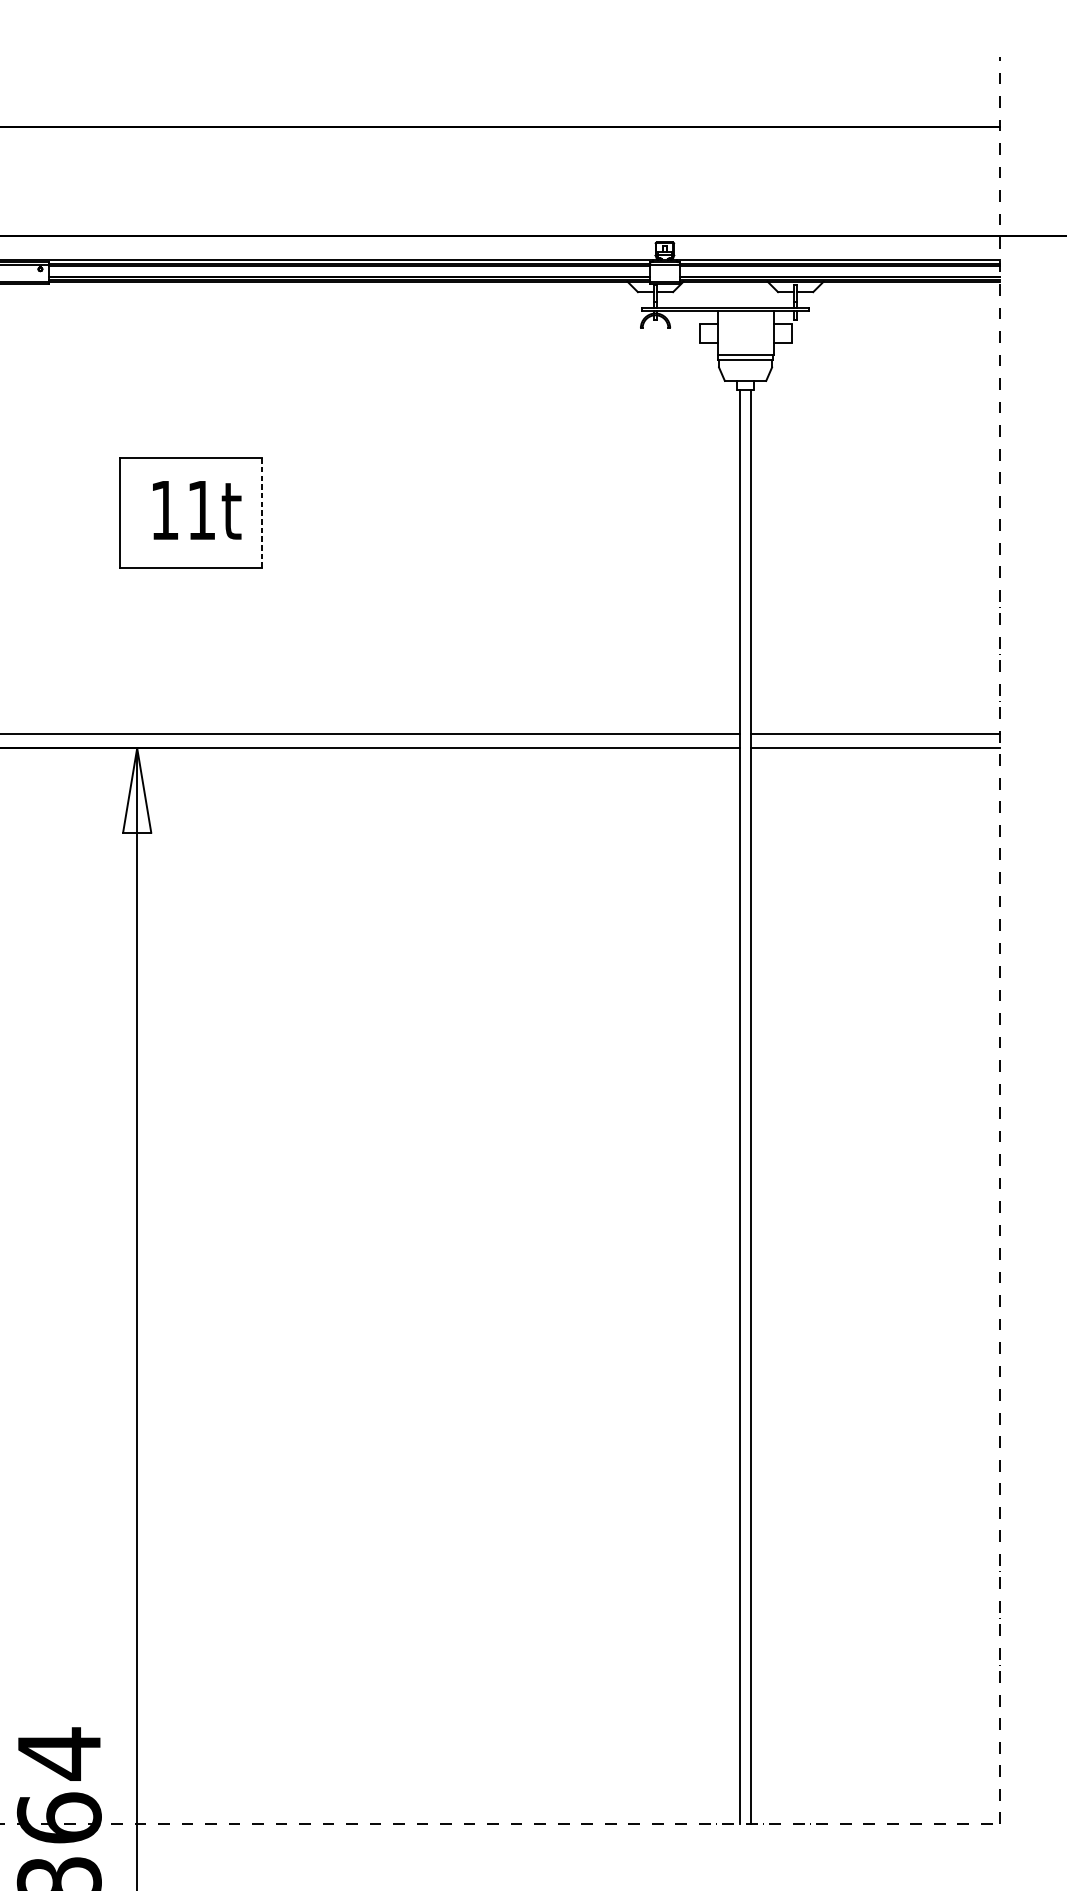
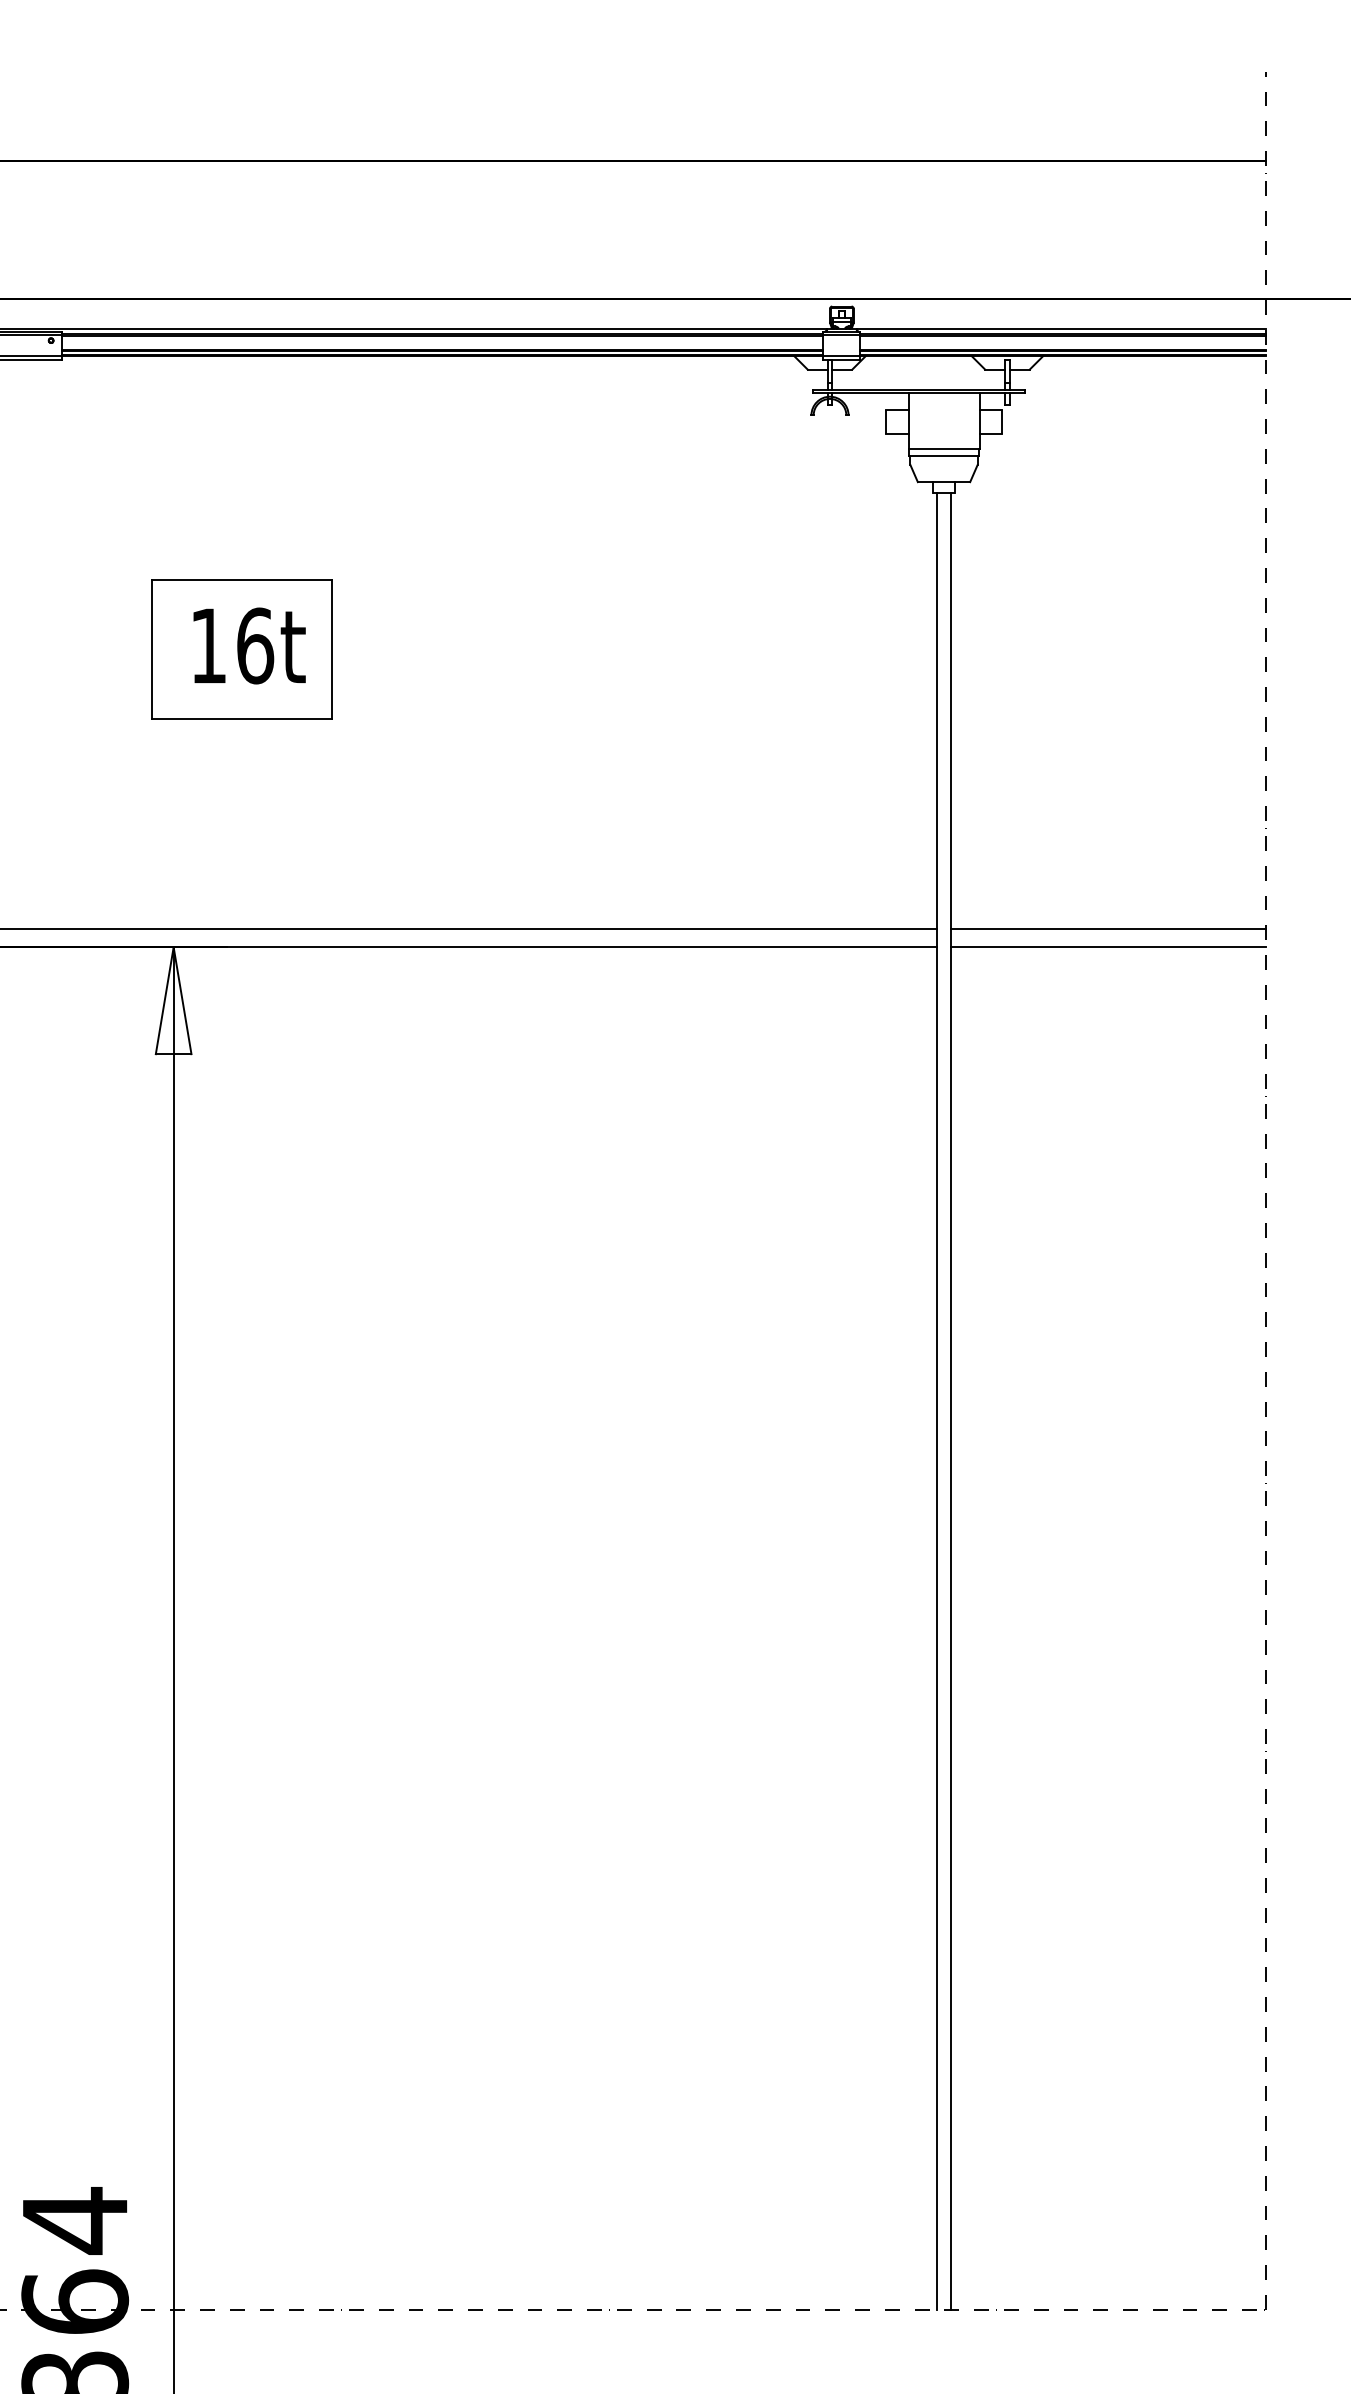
text: (201, 509) -> (255, 645), 11t -> 16t
line: (262, 513) -> (332, 649), dashed -> solid

